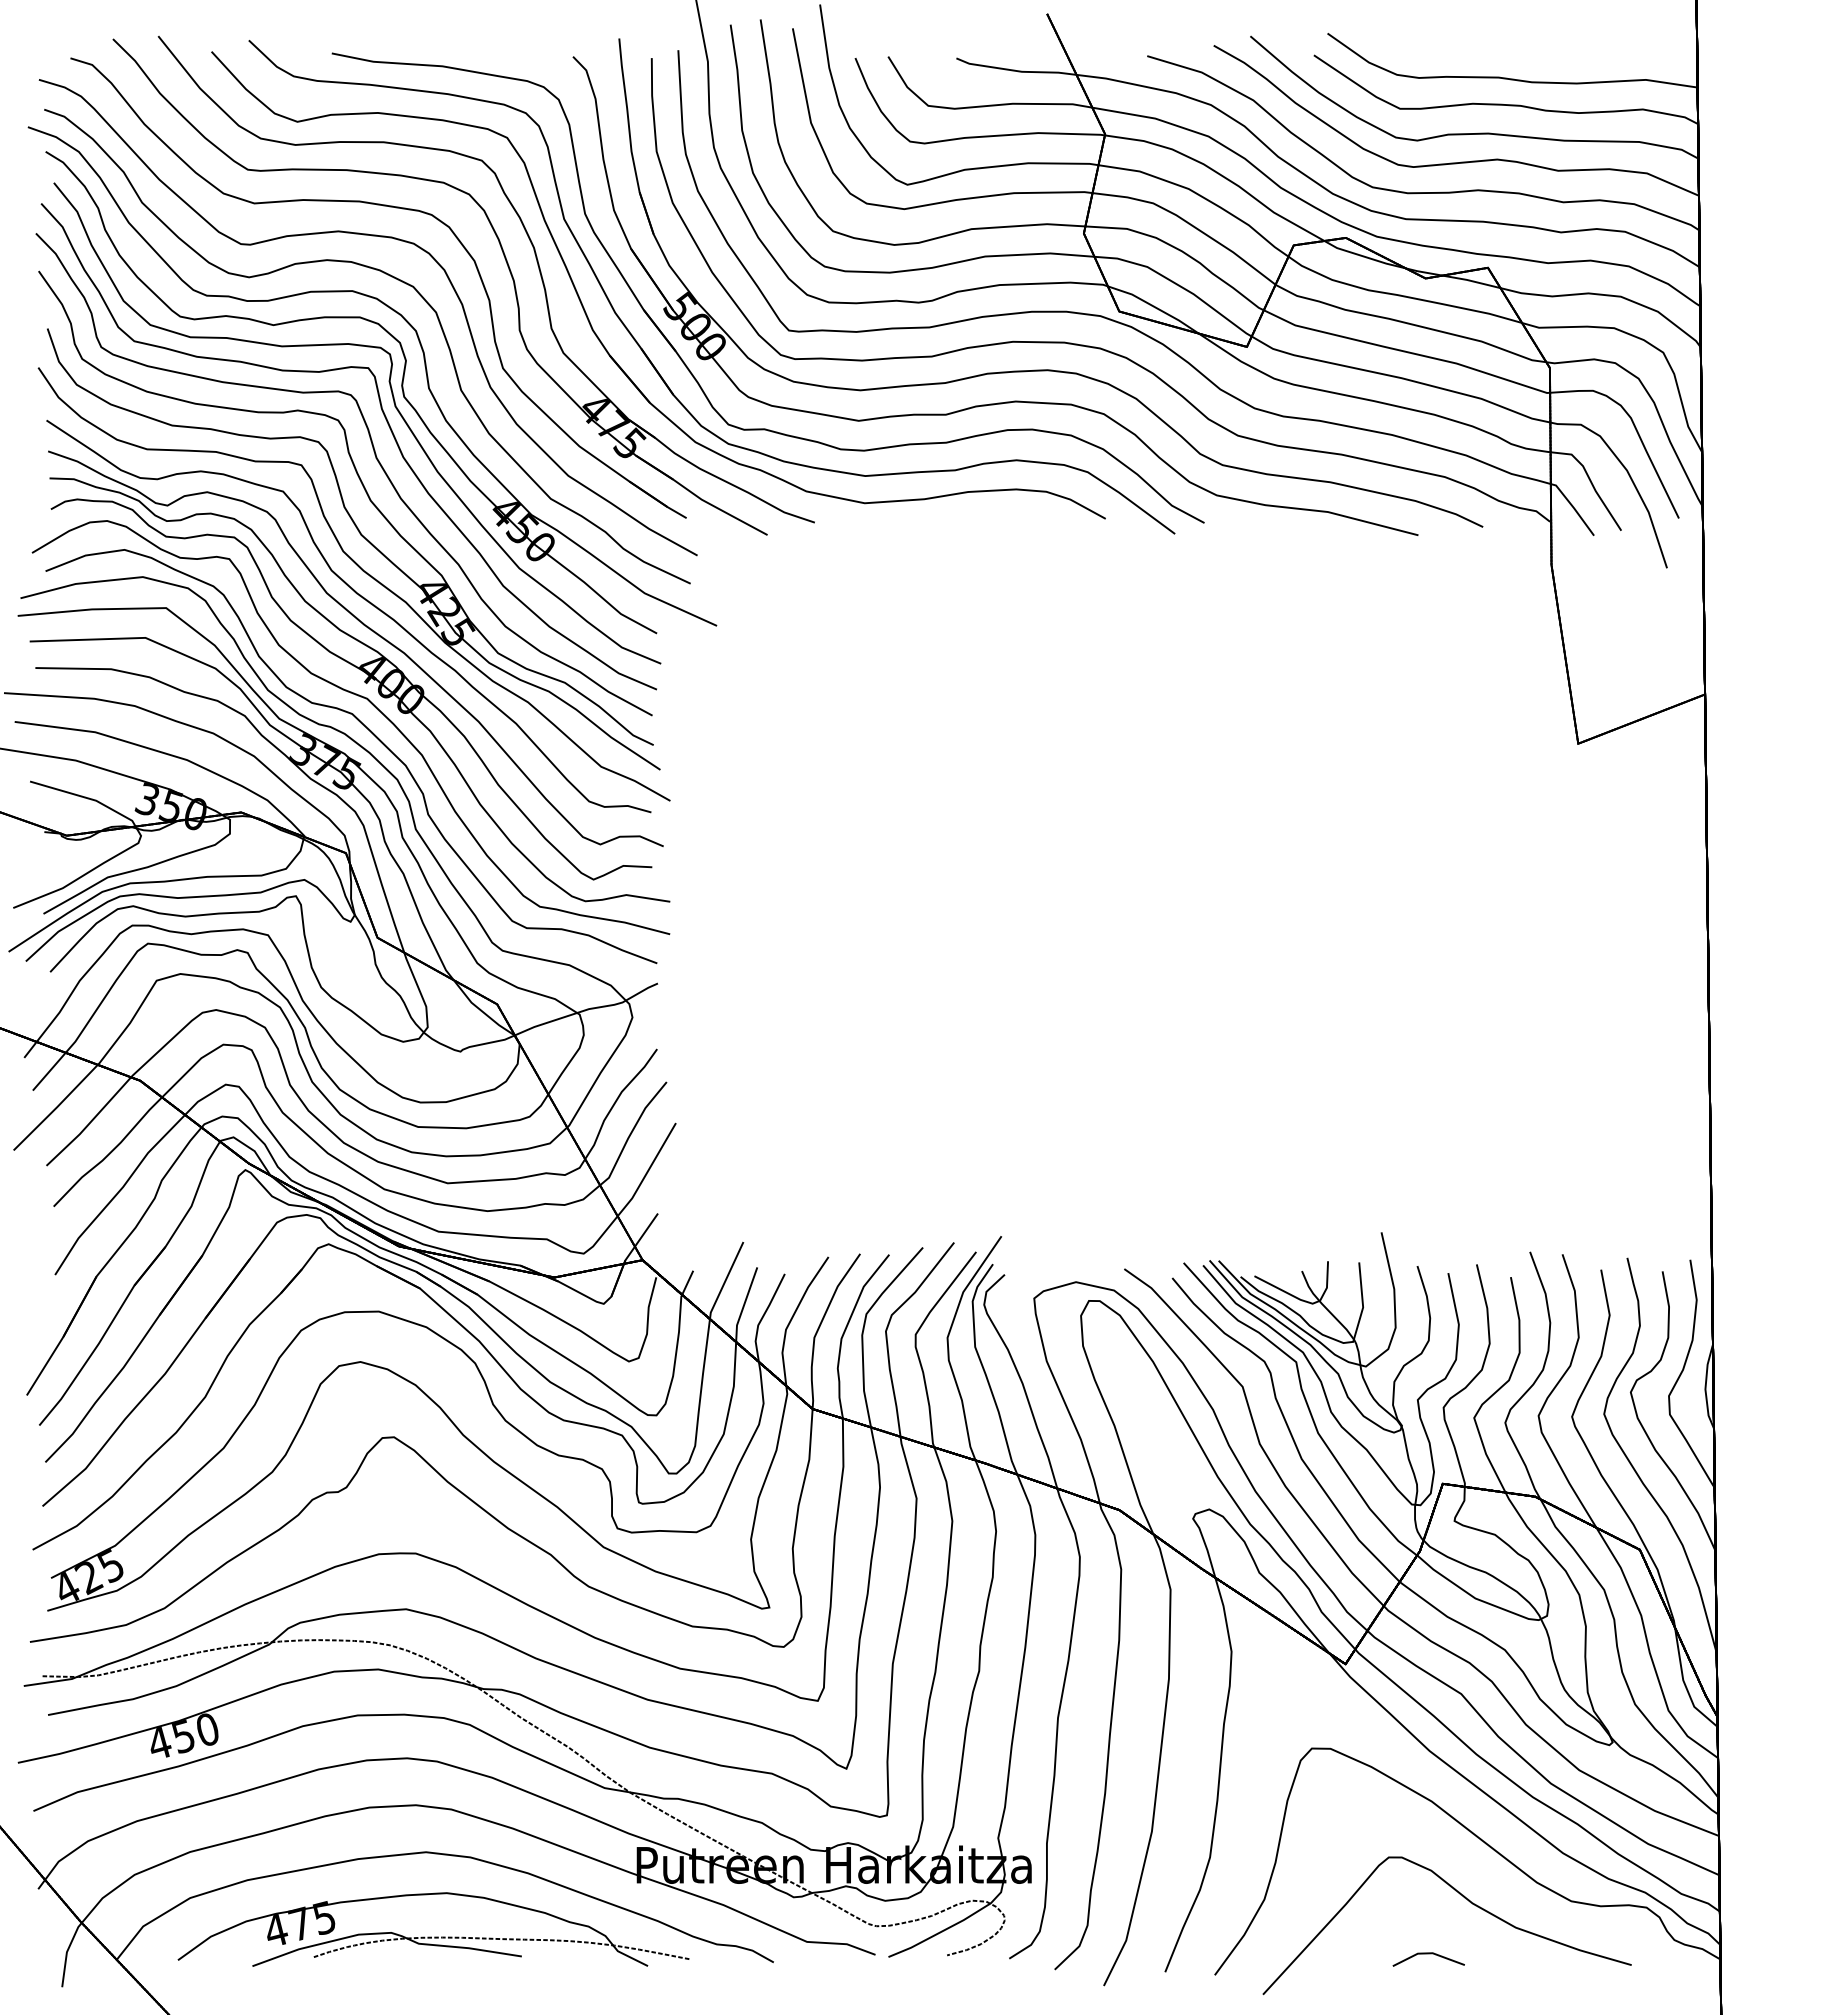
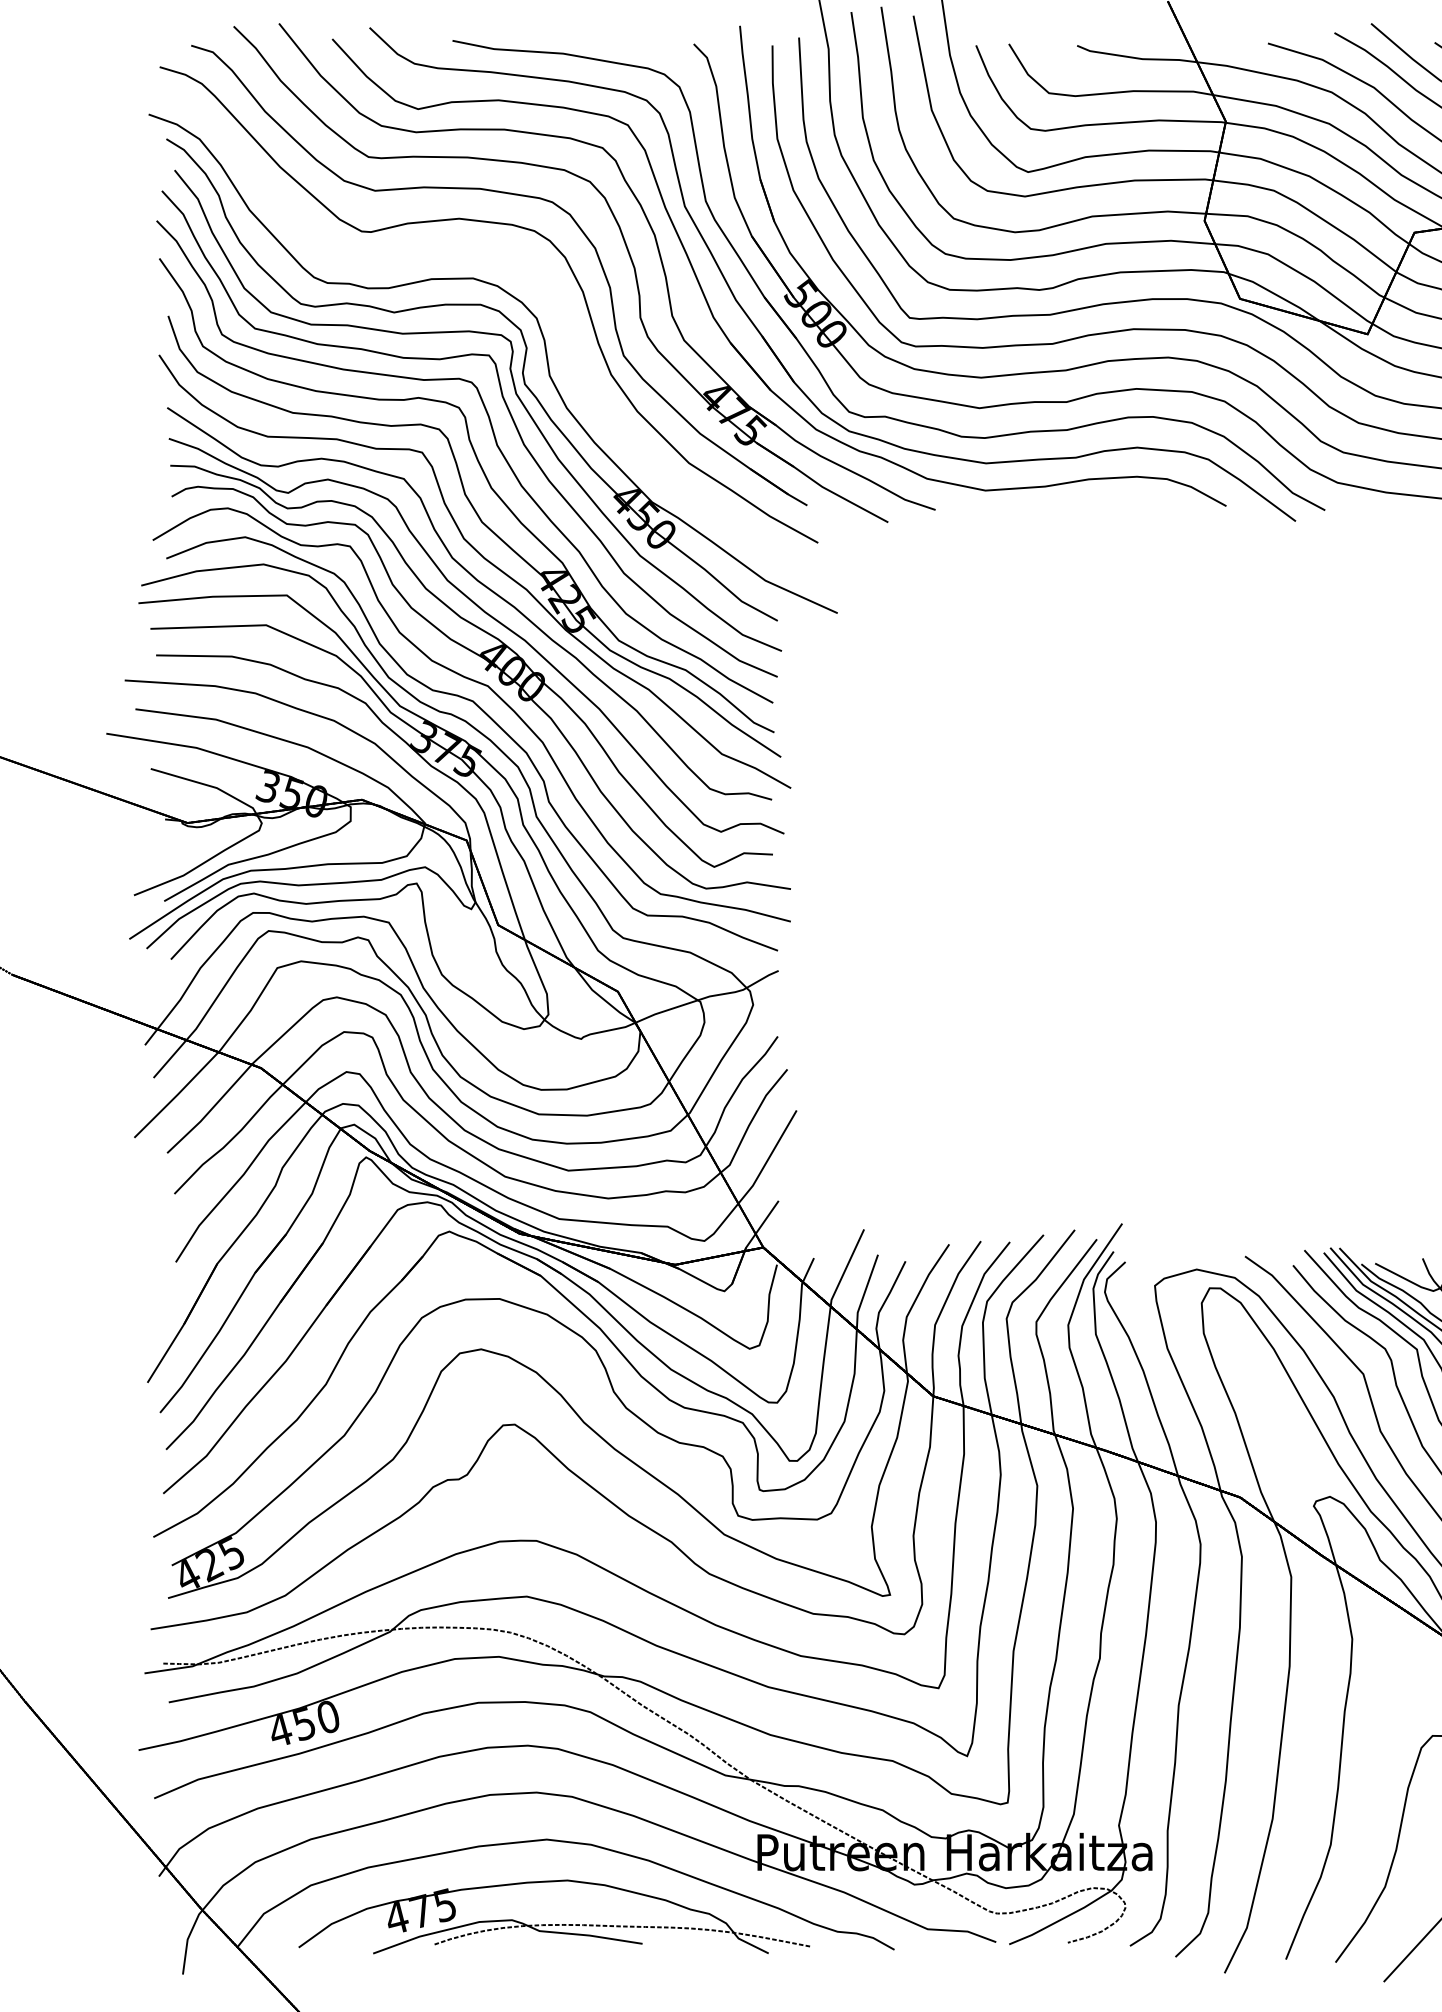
curve: (399, 281) -> (520, 268), removed

